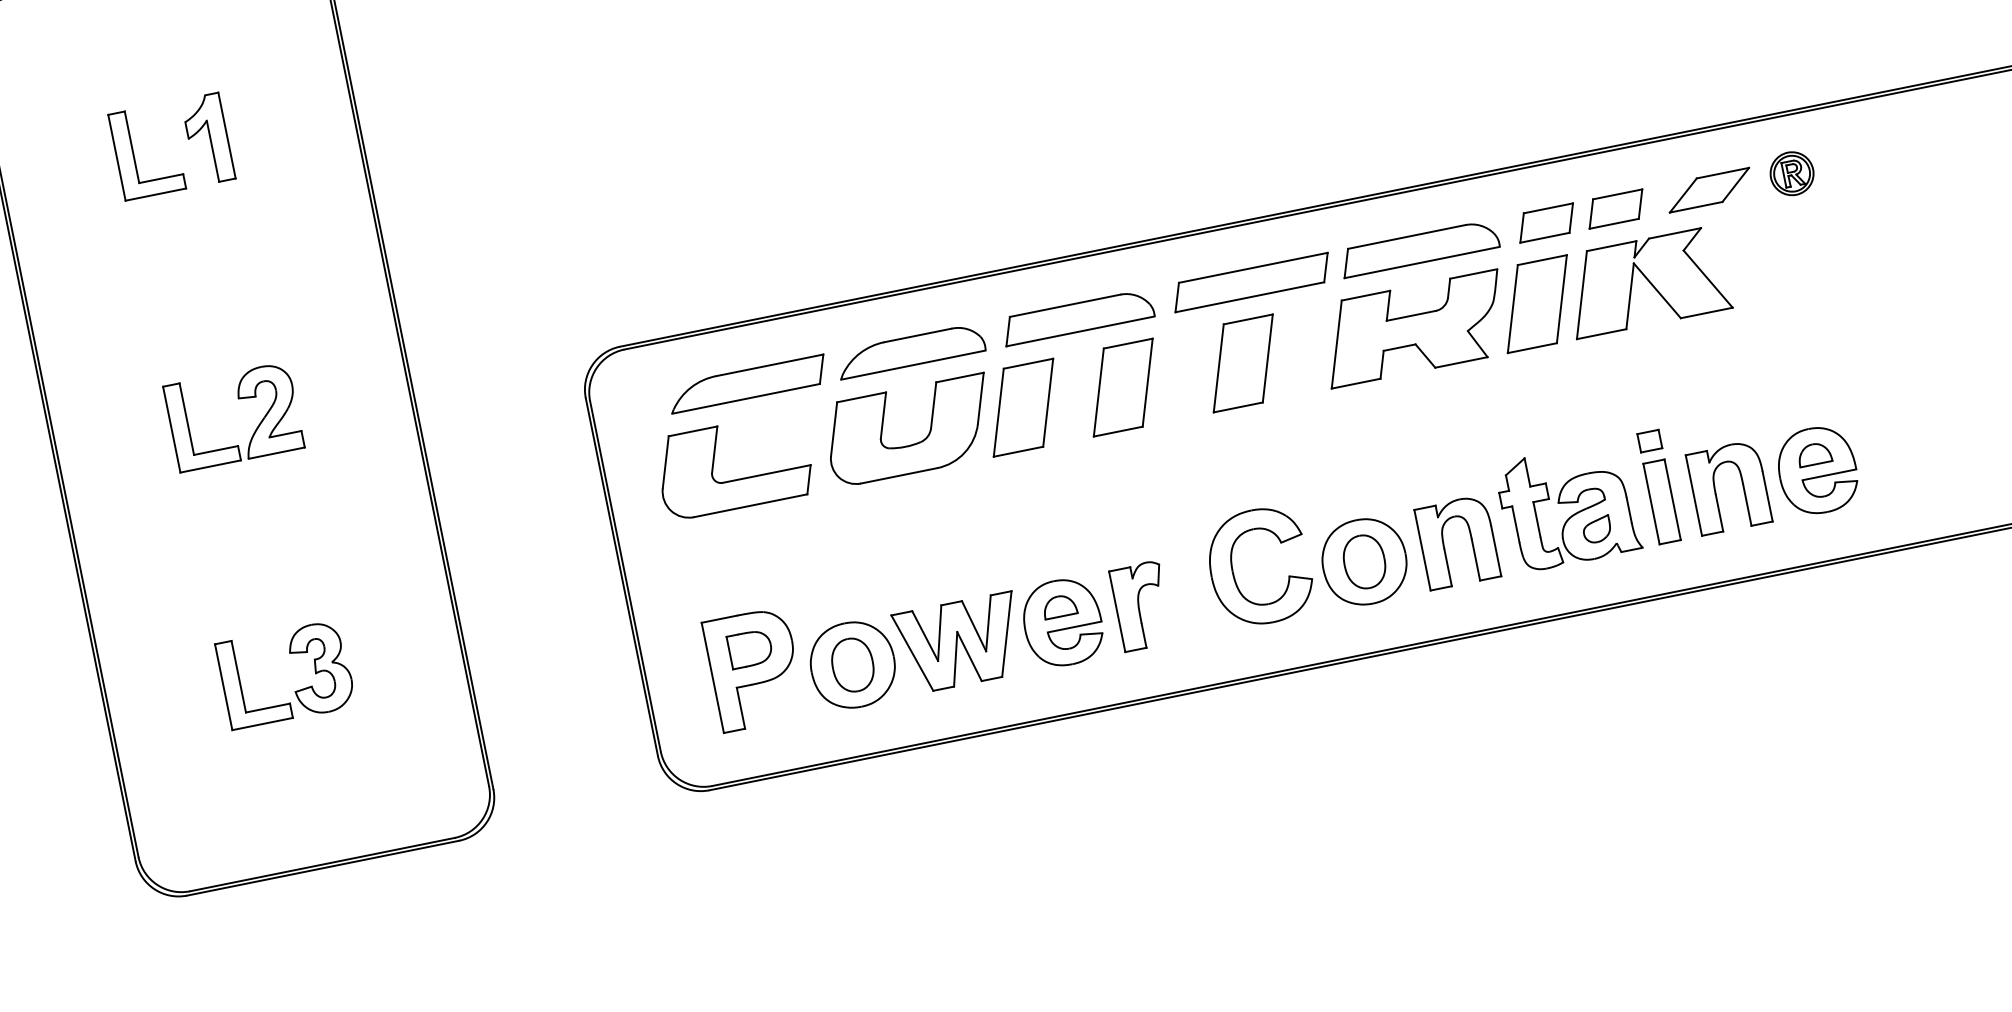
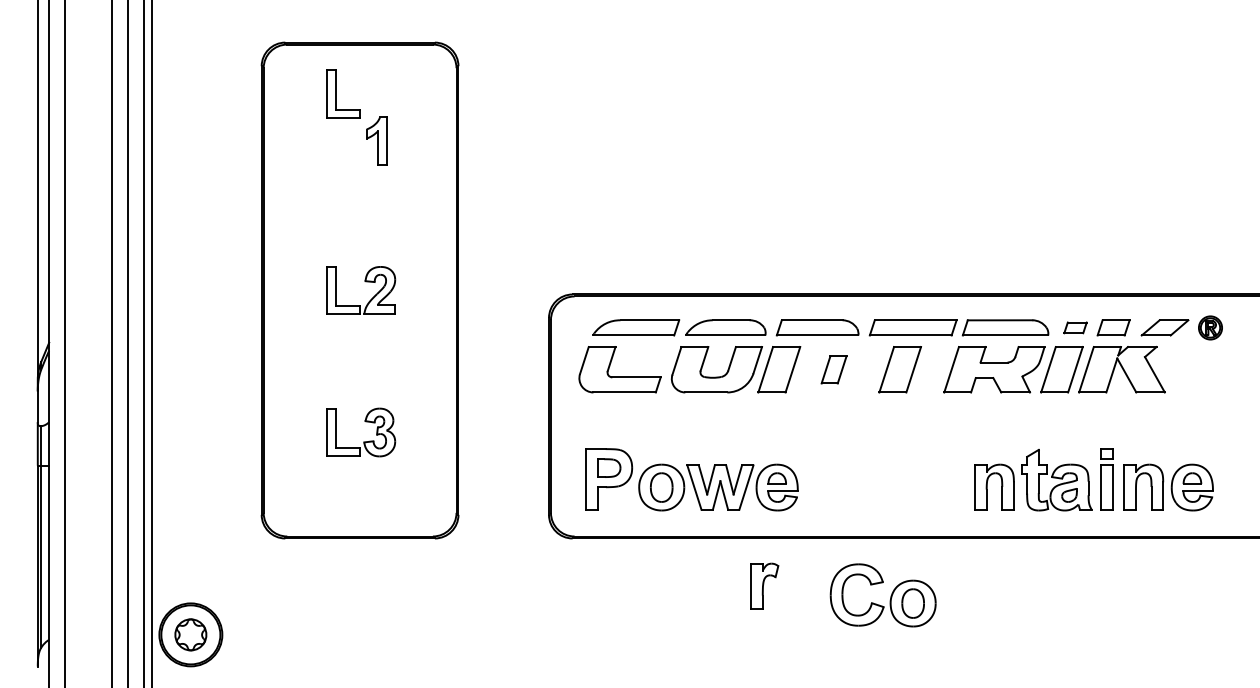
part: (134, 153) -> (336, 93), moved
part: (1546, 222) -> (1075, 327), size x0.7
part: (1121, 387) -> (833, 369), size x0.6
part: (1320, 555) -> (890, 595), moved
part: (1141, 604) -> (764, 585), moved

